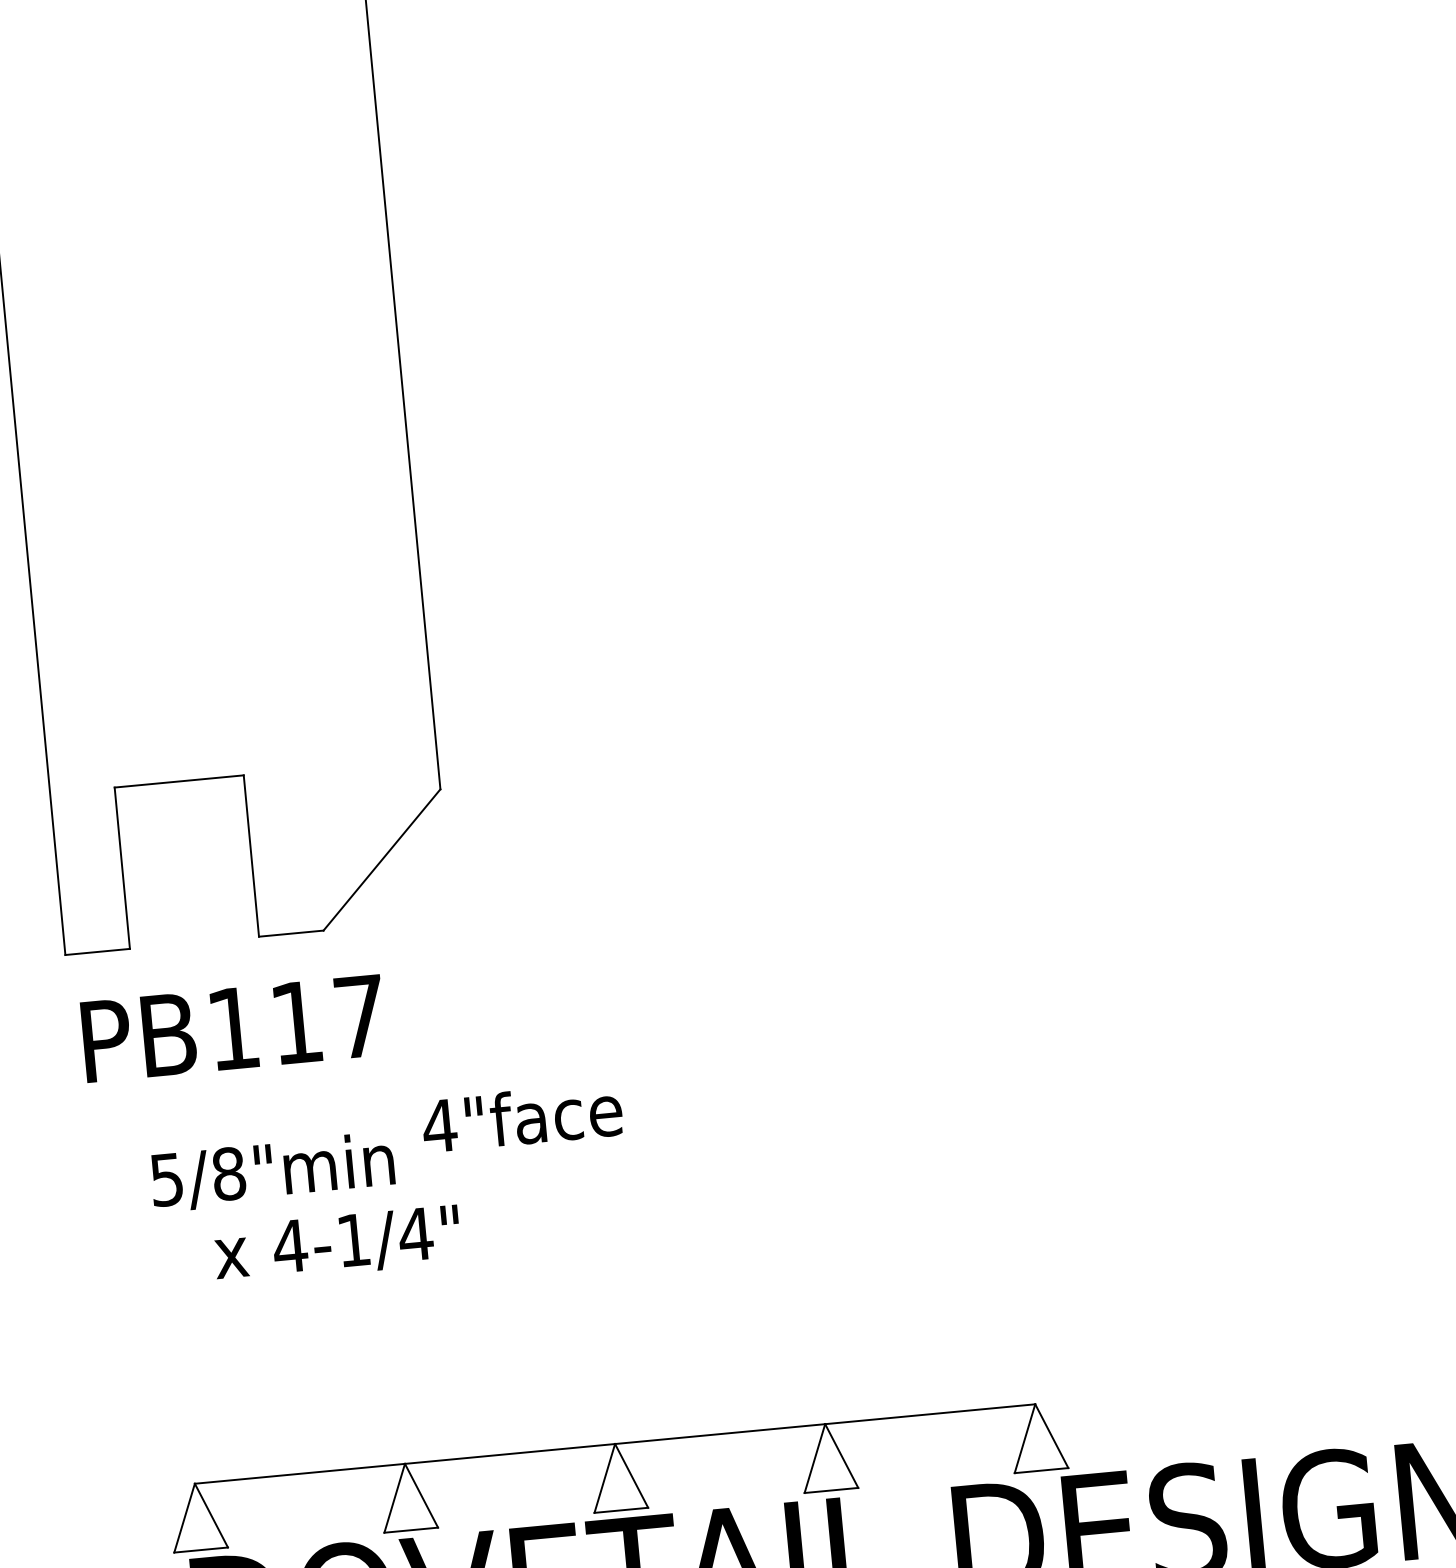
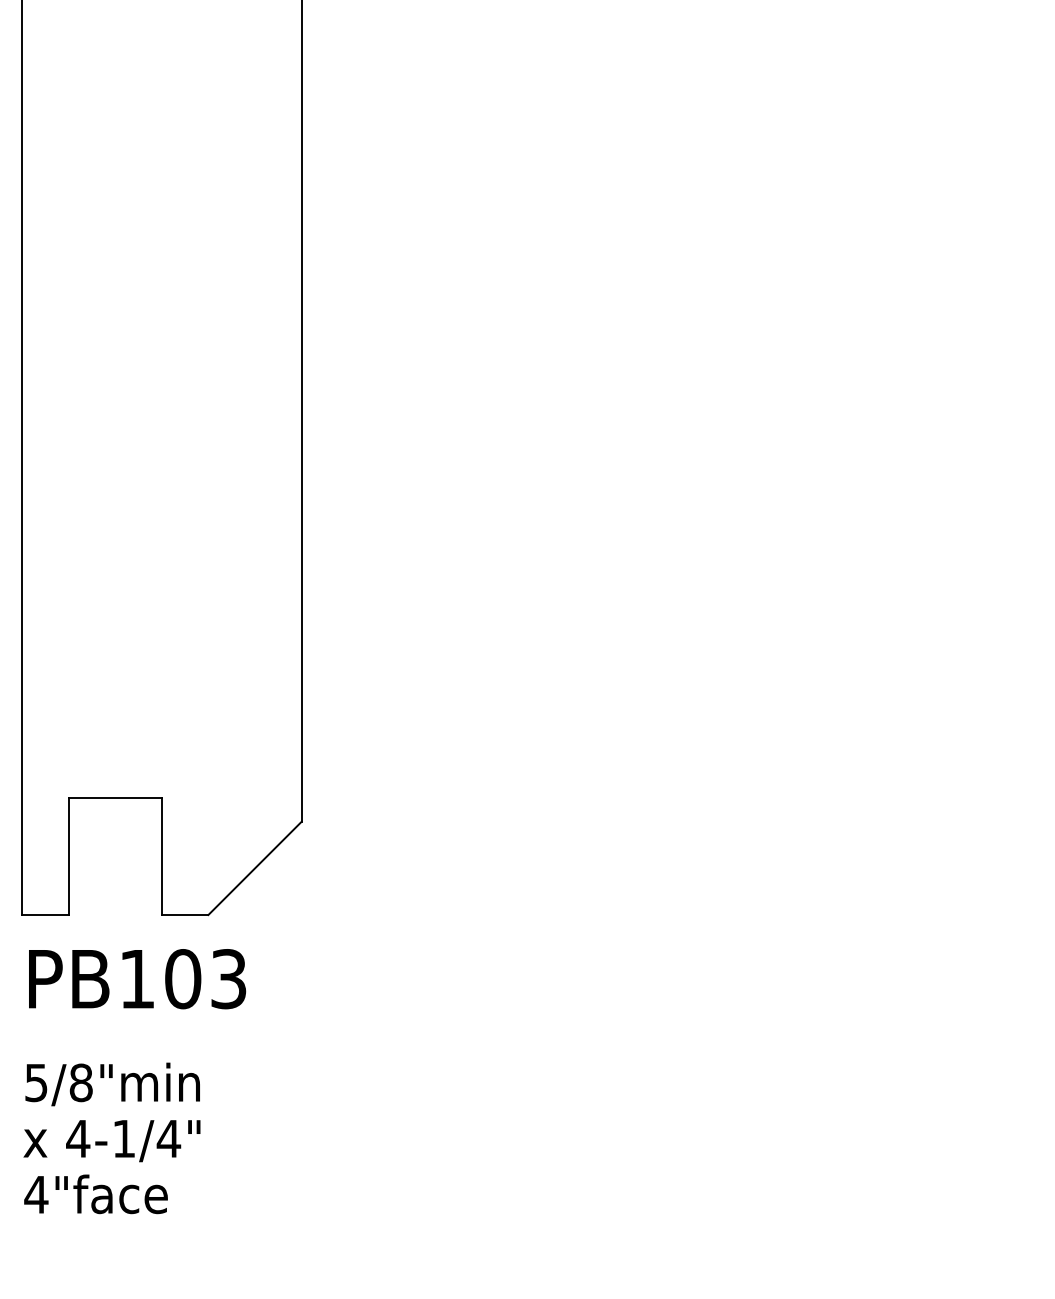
text: (327, 1020) -> (205, 979), PB117 -> PB103
text: (521, 1117) -> (95, 1194), moved
text: (272, 1172) -> (112, 1084), moved
text: (336, 1245) -> (111, 1141), moved

